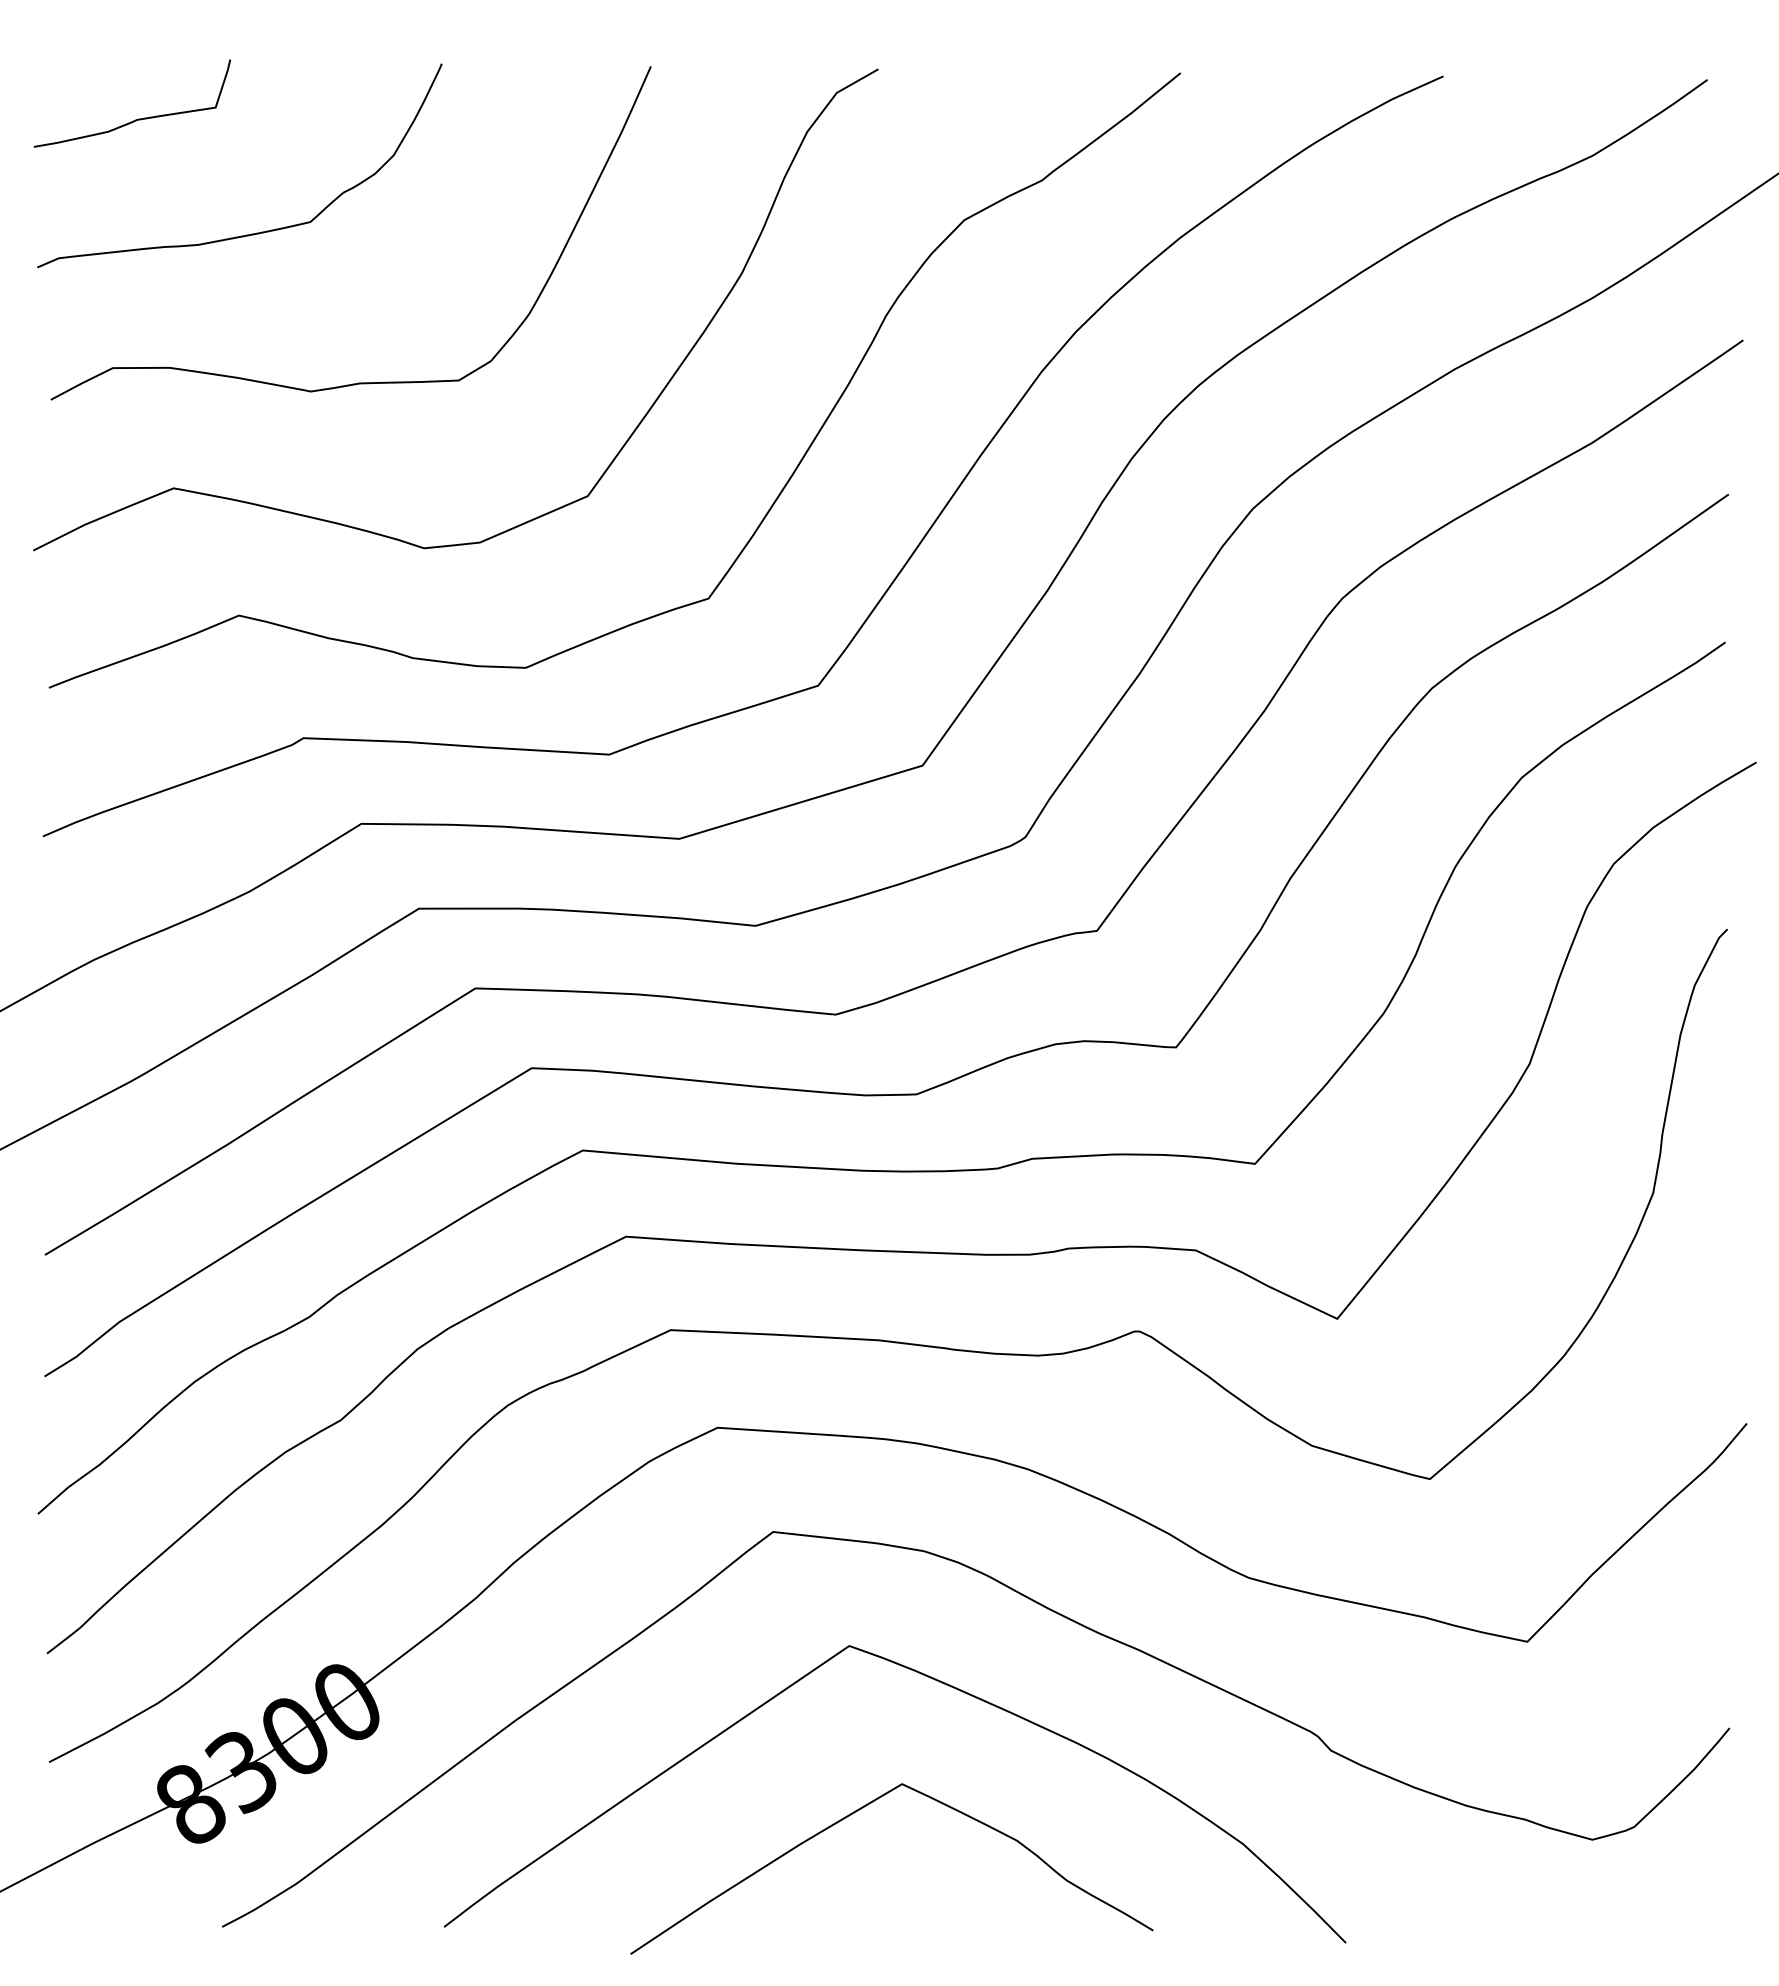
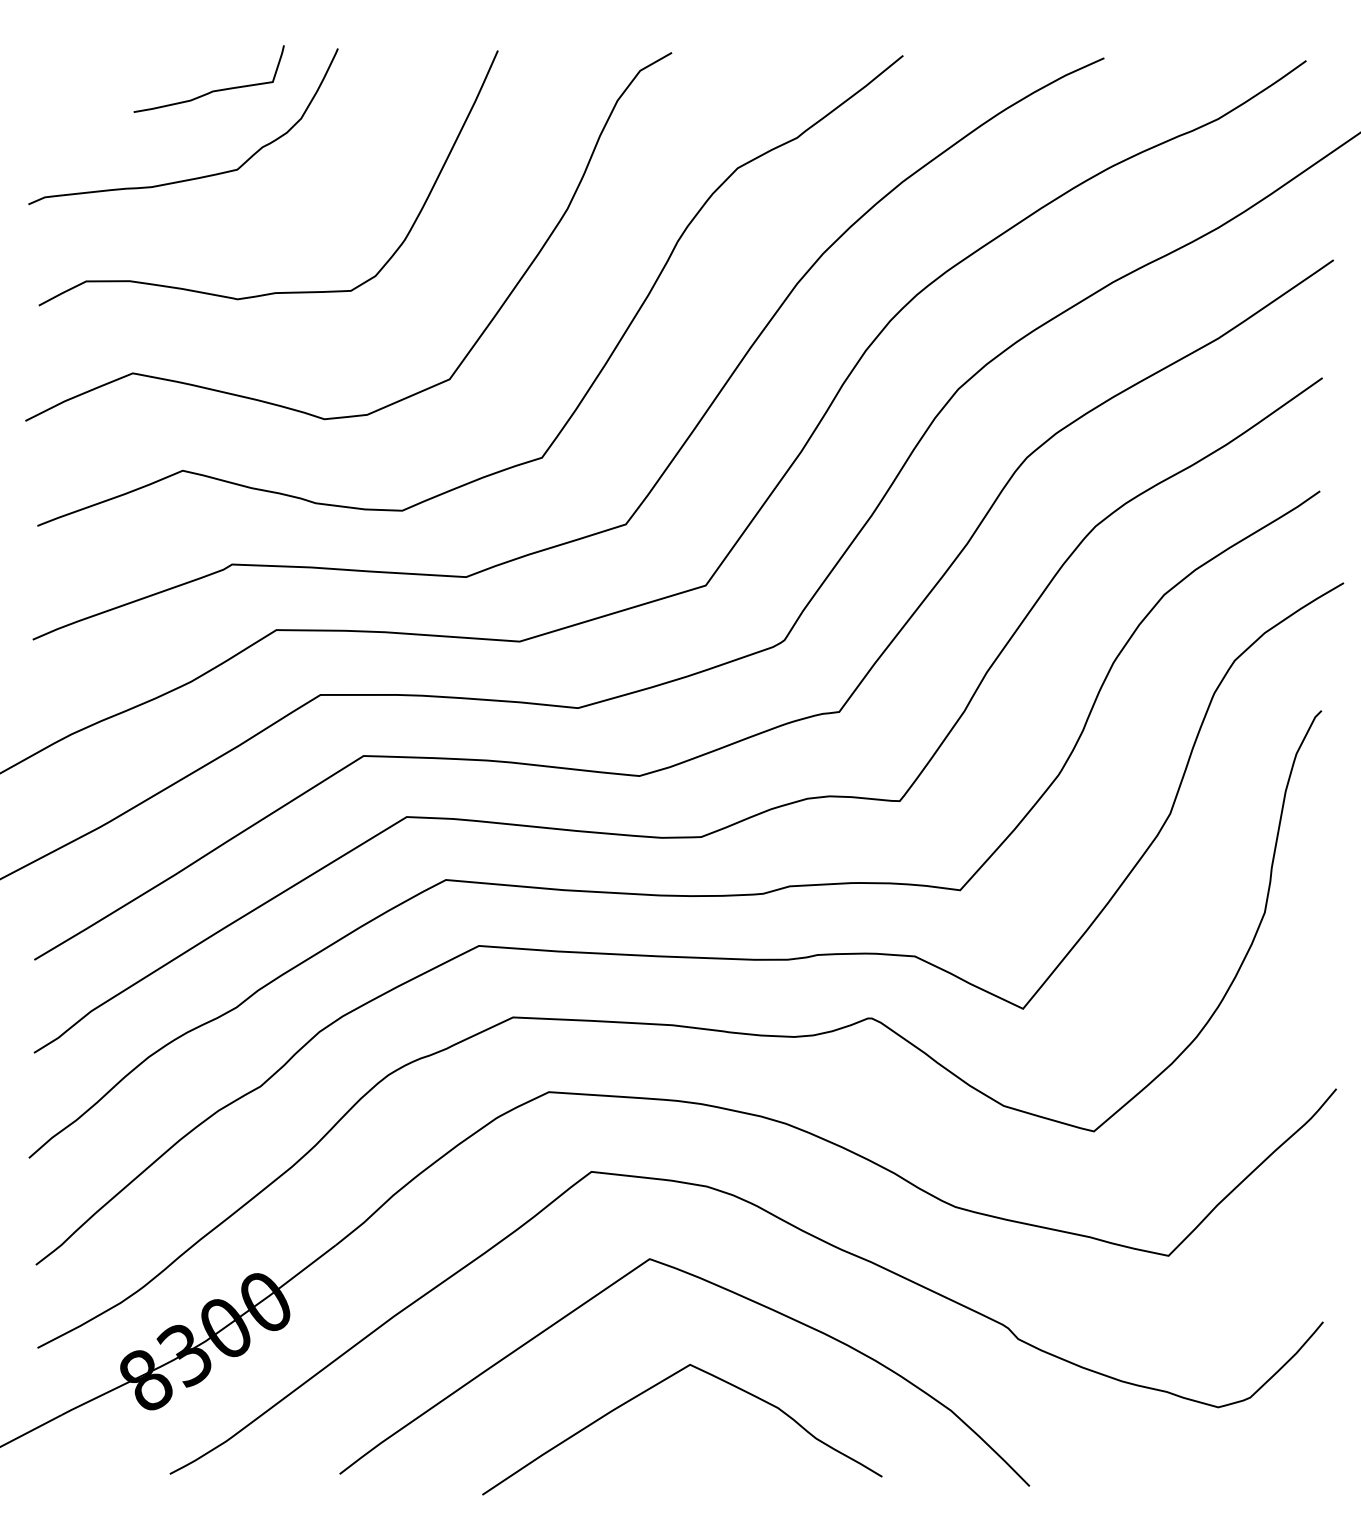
curve: (137, 118) -> (213, 90), moved

